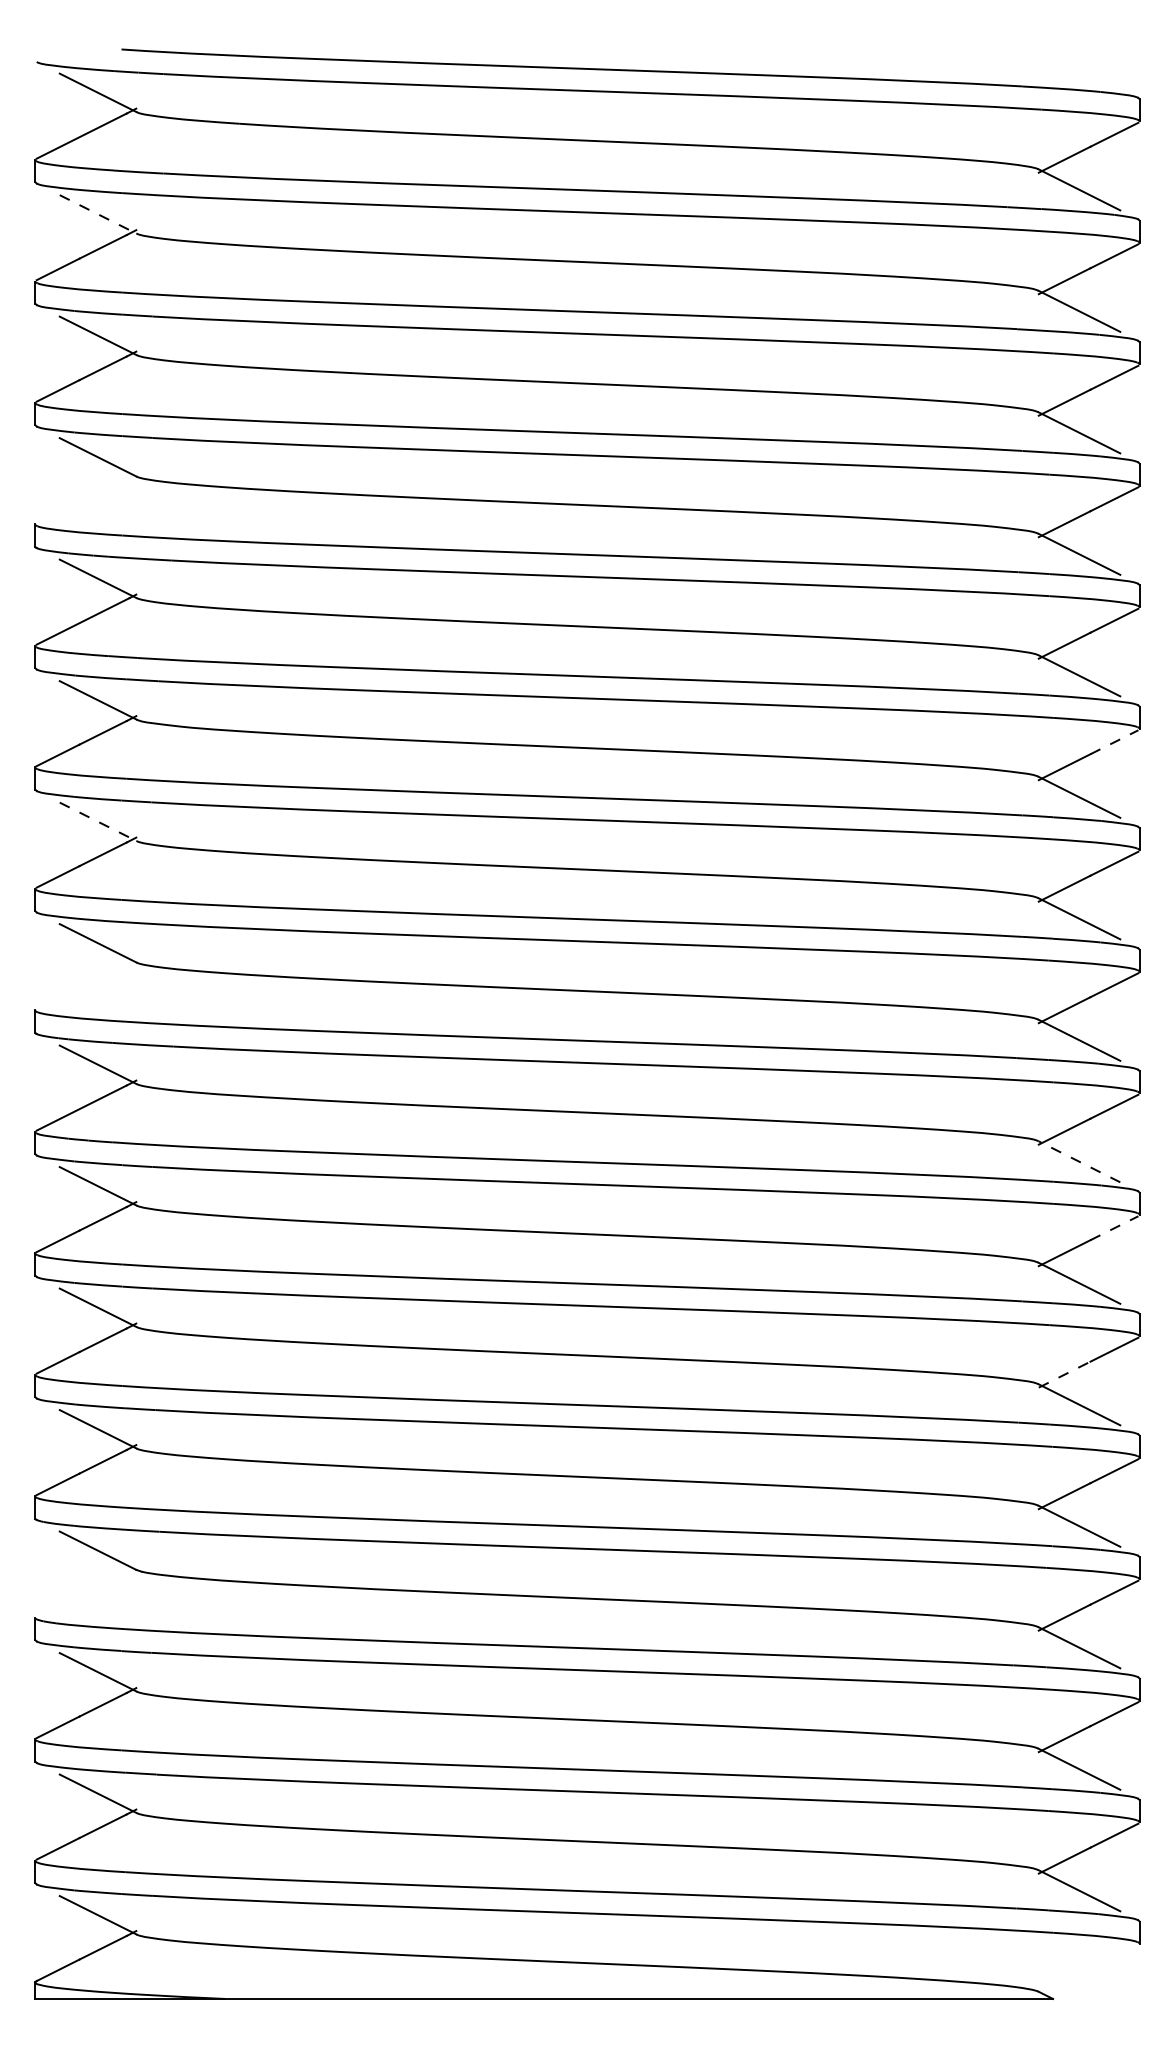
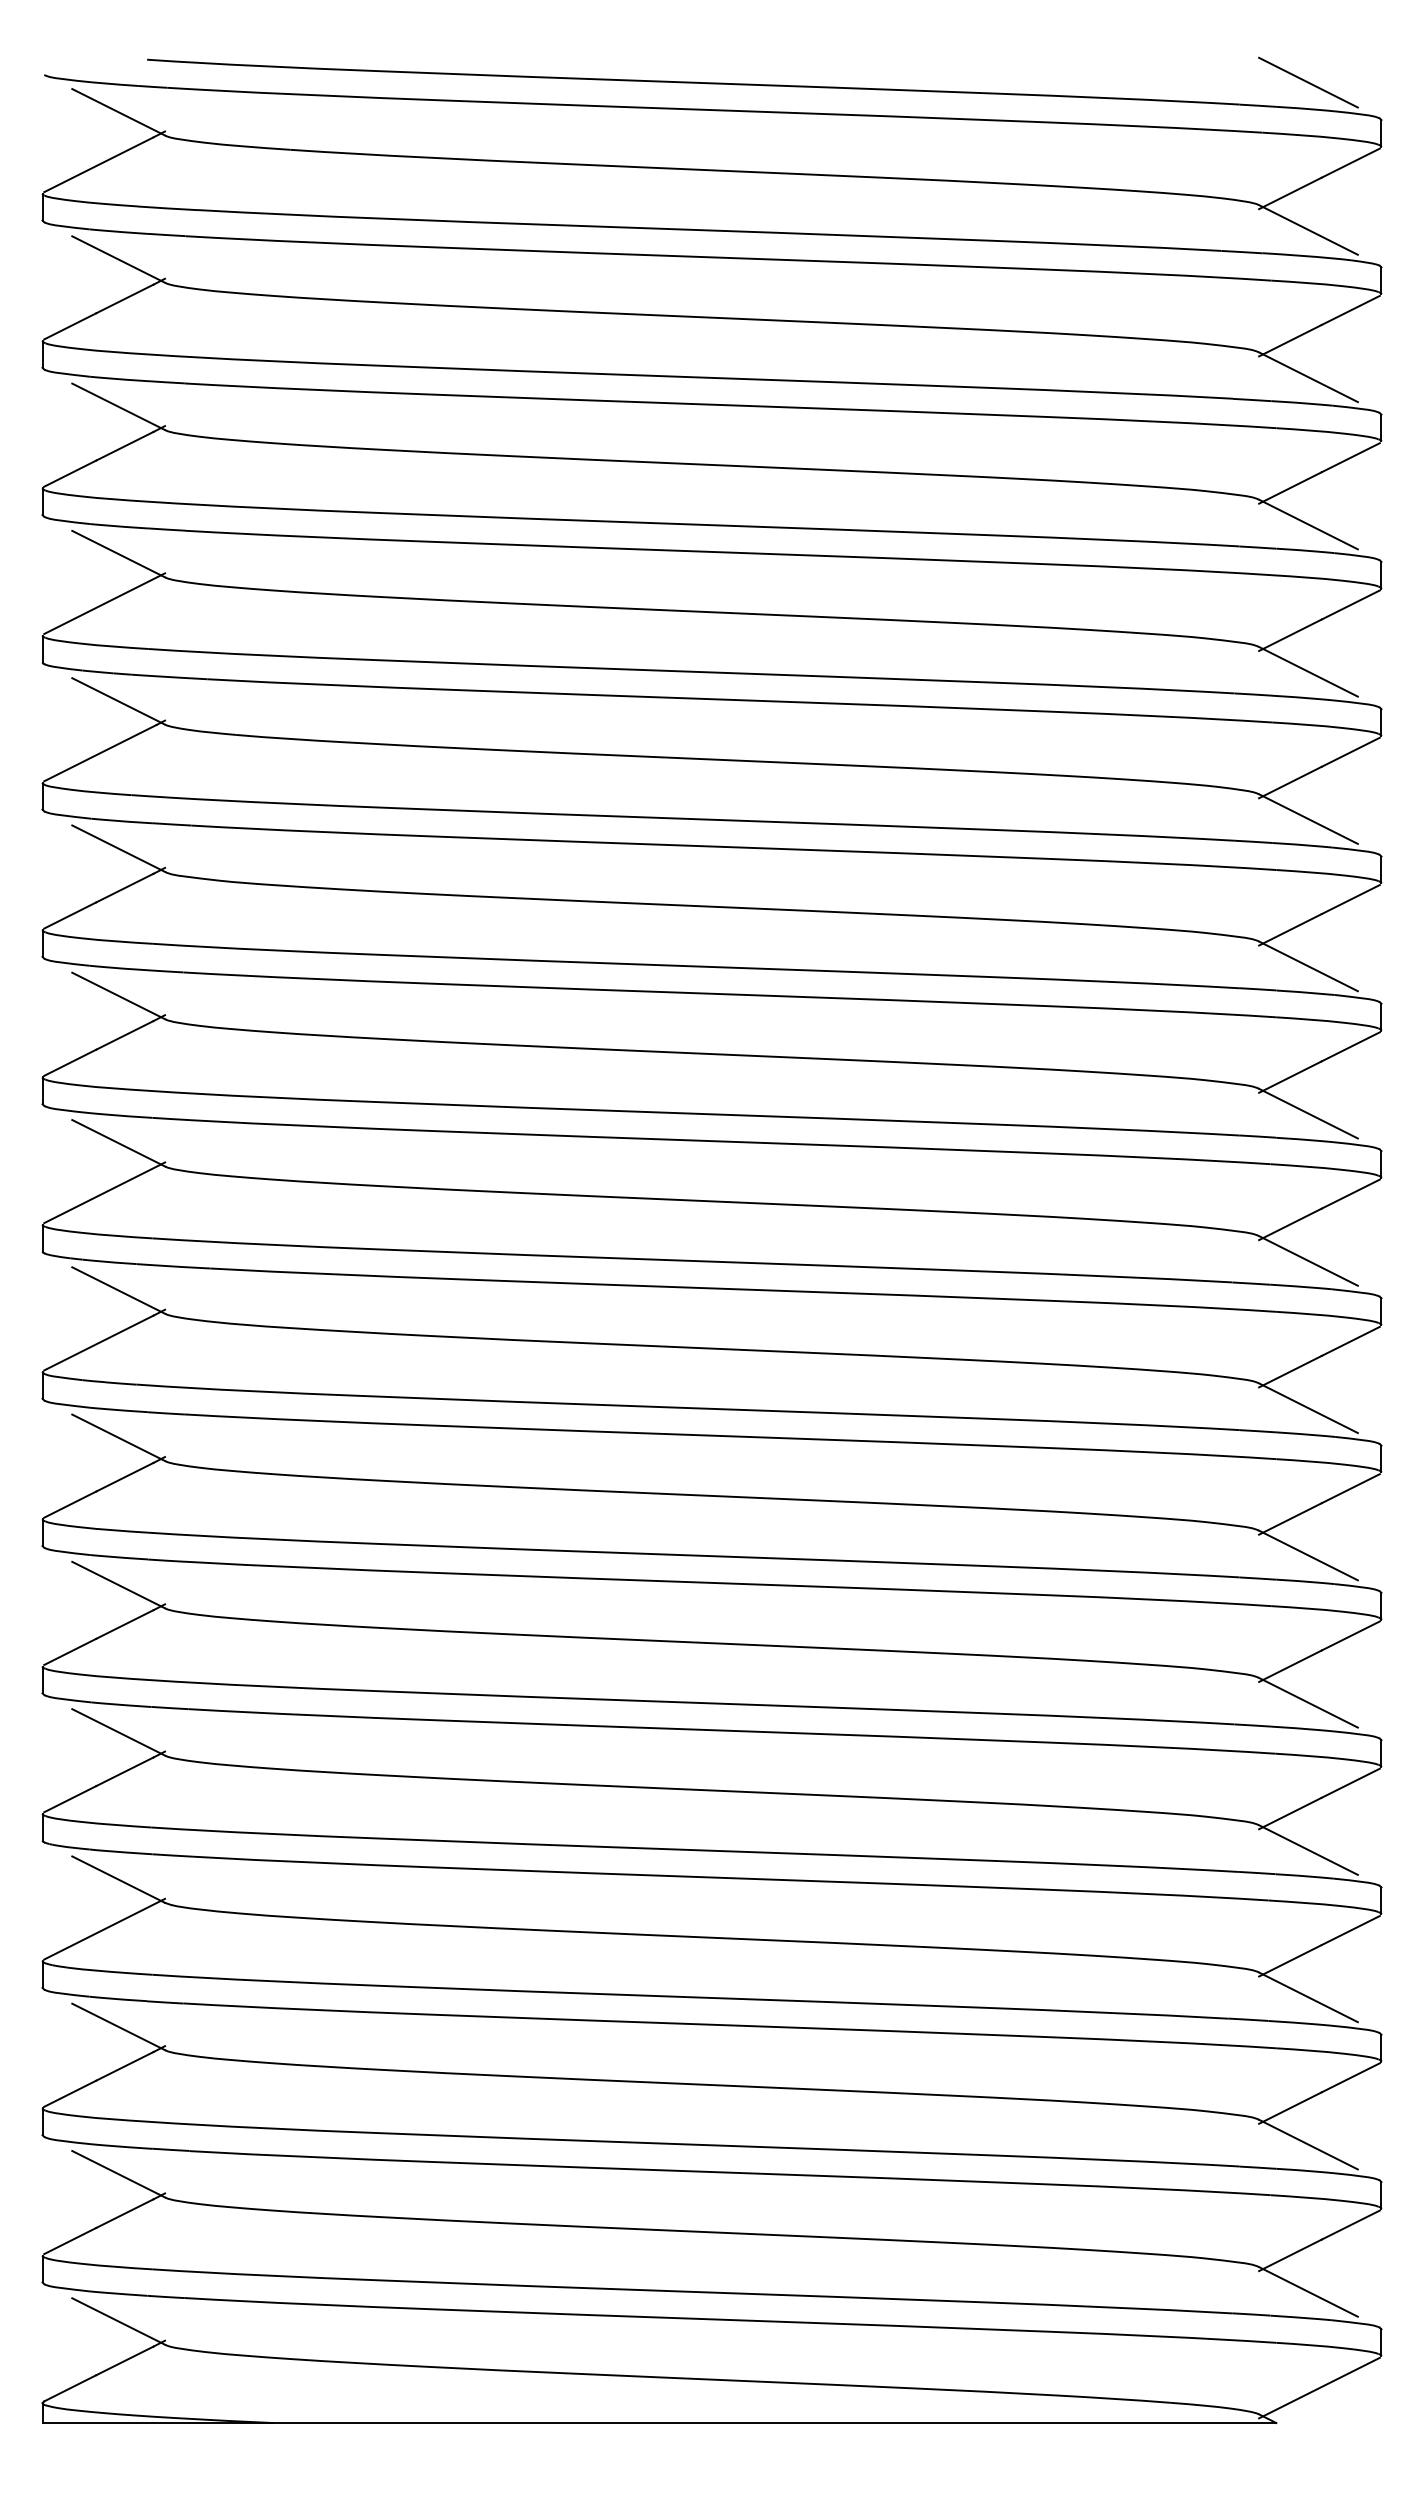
line: (1079, 68) -> (1308, 82), added
line: (97, 214) -> (118, 259), dashed -> solid
line: (86, 498) -> (104, 603), added
line: (1115, 742) -> (1351, 899), dashed -> solid
line: (97, 821) -> (118, 995), dashed -> solid
line: (86, 983) -> (104, 1192), added
line: (1079, 1162) -> (1308, 1408), dashed -> solid
line: (1115, 1228) -> (1351, 1488), dashed -> solid
line: (1064, 1374) -> (1290, 1666), dashed -> solid
line: (86, 1591) -> (104, 1928), added
line: (1088, 1969) -> (1319, 2387), added

